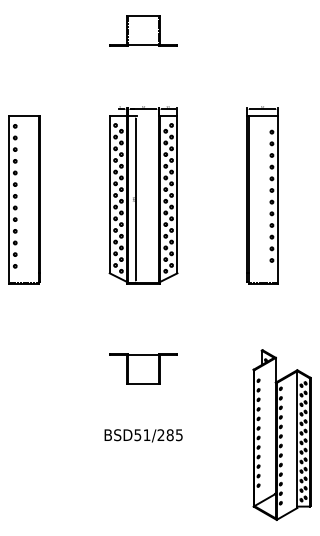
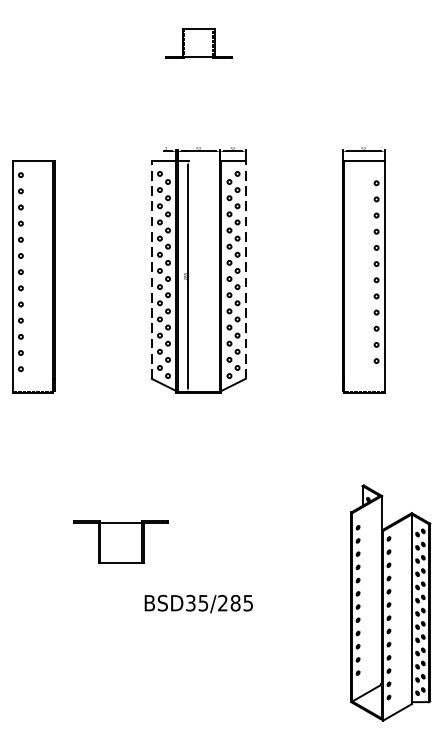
part: (143, 30) -> (198, 42), size x0.7
line: (109, 194) -> (151, 269), solid -> dashed
line: (177, 194) -> (245, 269), solid -> dashed
part: (143, 368) -> (121, 541), moved
text: (142, 435) -> (197, 603), BSD51/285 -> BSD35/285

